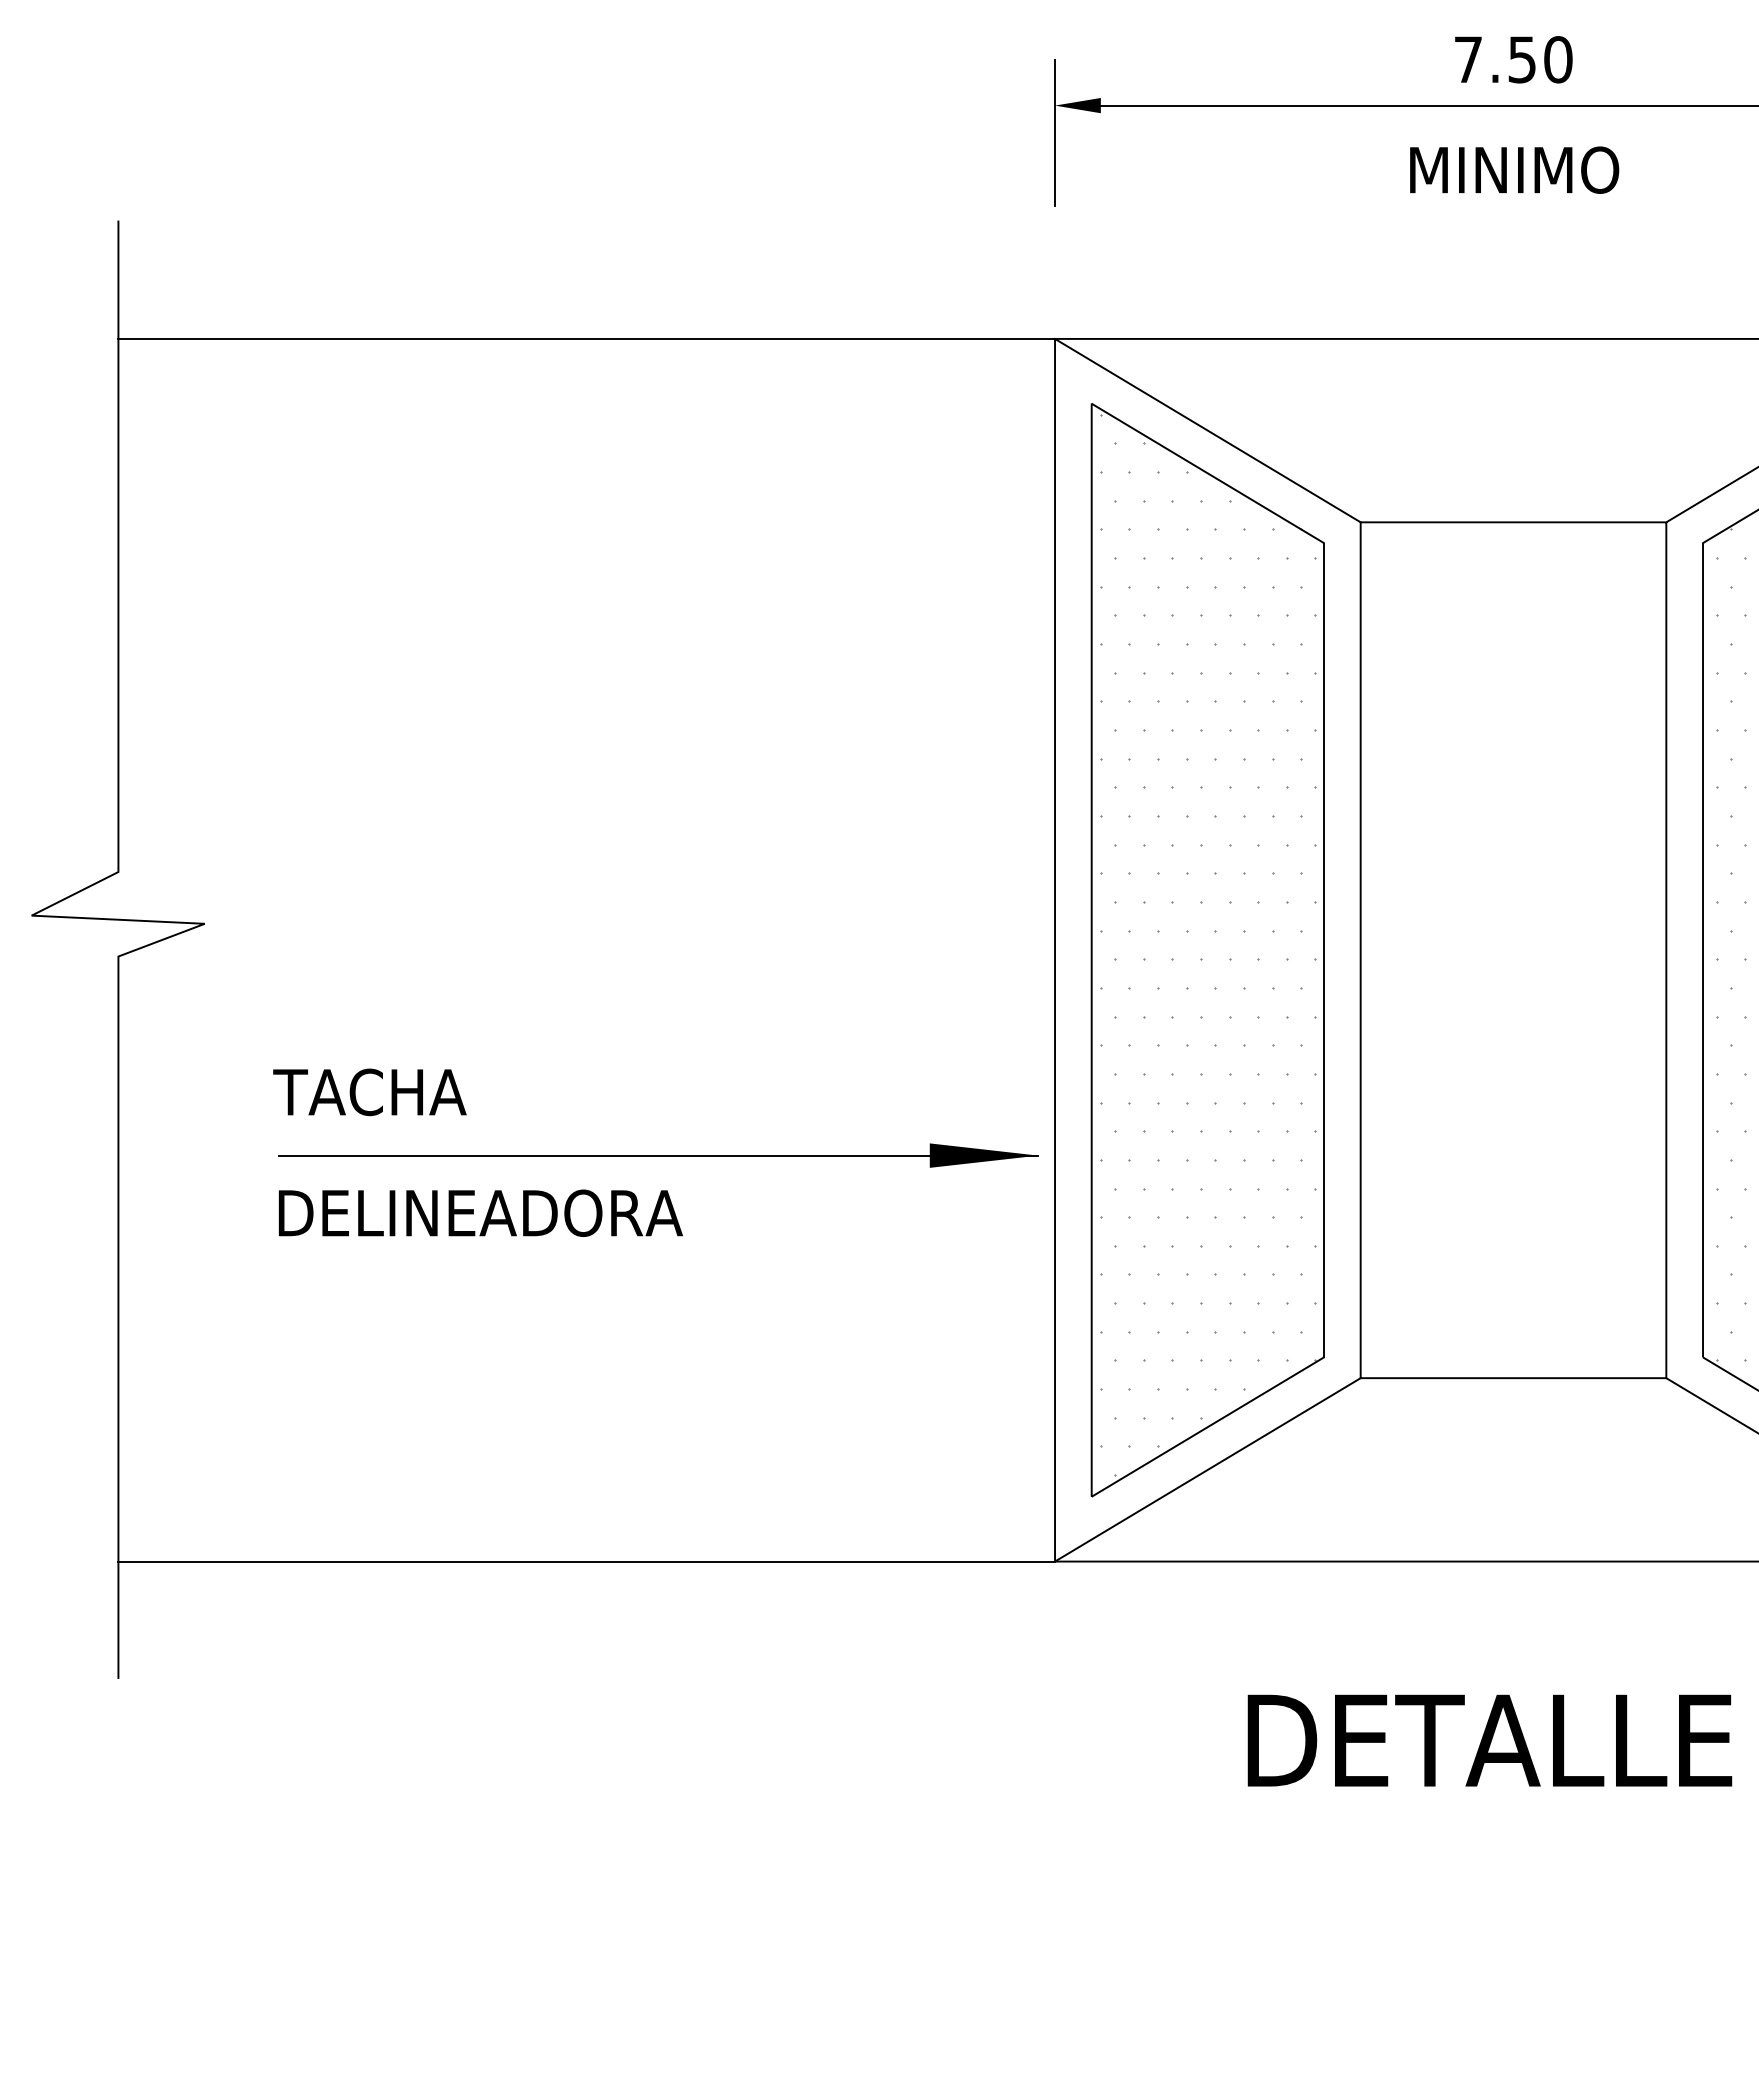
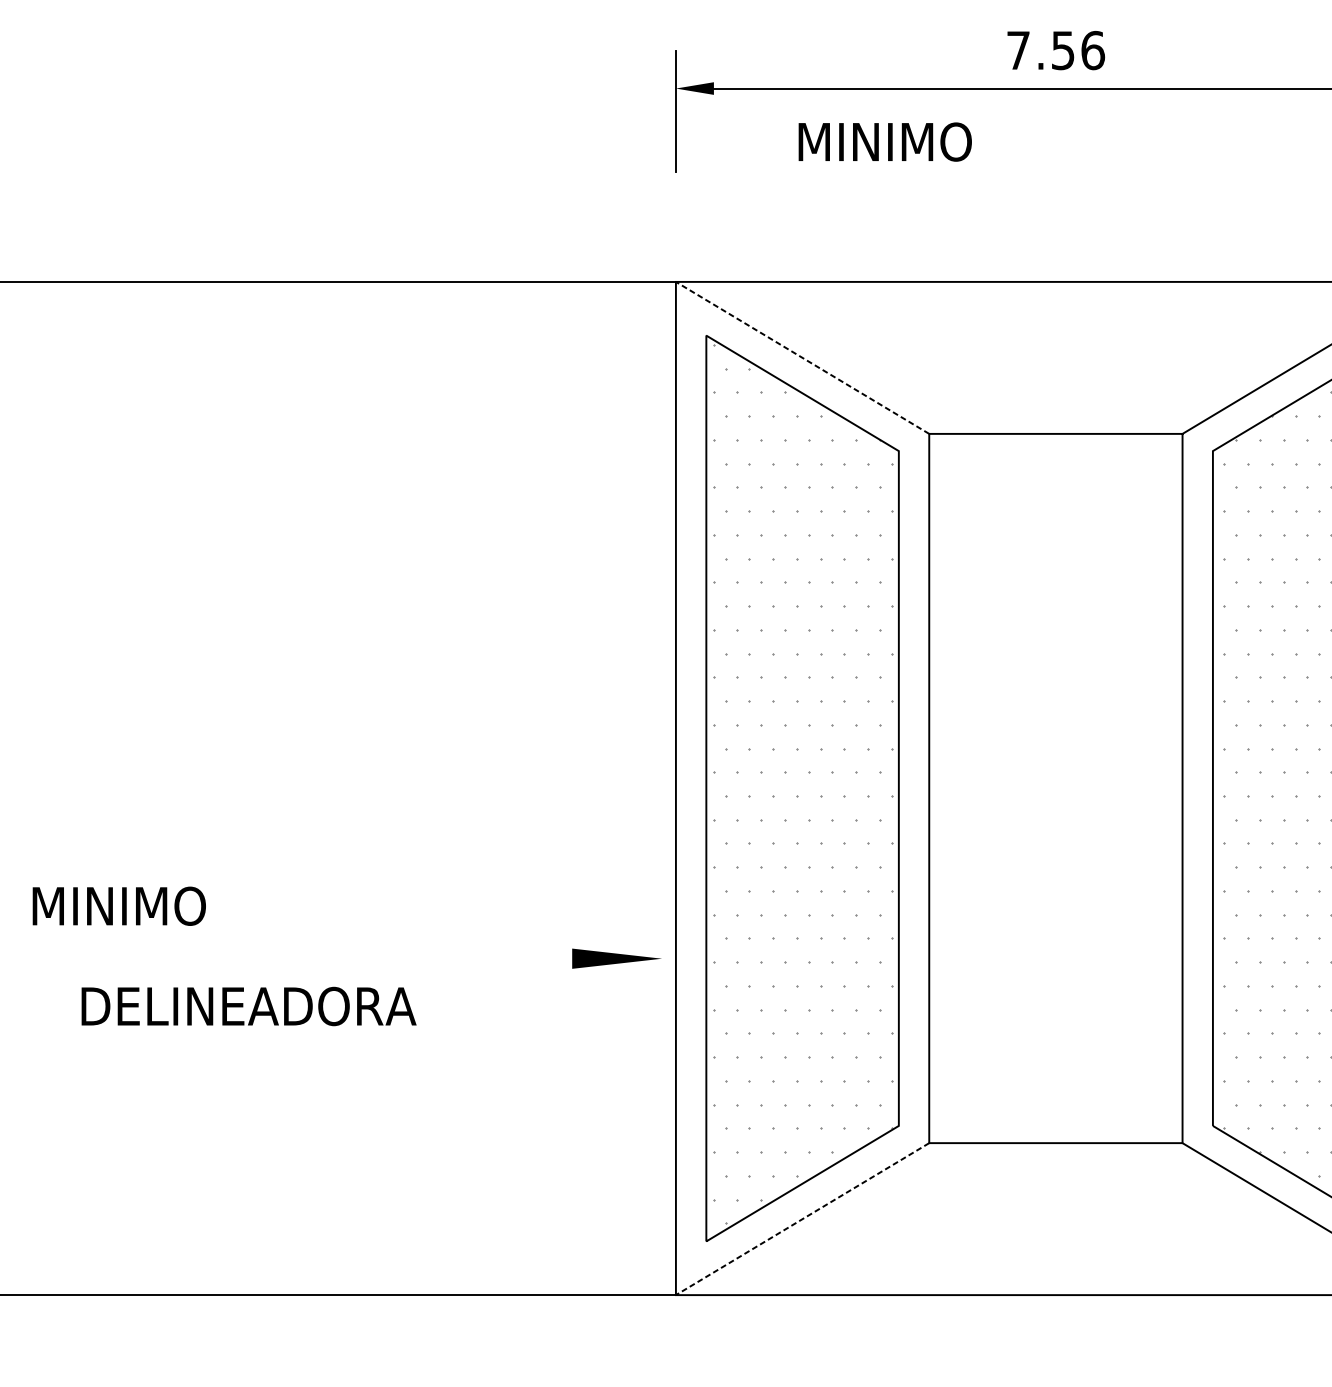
text: (1558, 59) -> (1093, 50), 7.50 -> 7.56
text: (1514, 169) -> (885, 141), moved
line: (1207, 430) -> (802, 357), solid -> dashed
text: (380, 1092) -> (116, 906), TACHA -> MINIMO
line: (658, 1155) -> (347, 958), removed
text: (480, 1212) -> (248, 1005), moved
line: (1207, 1470) -> (802, 1219), solid -> dashed

